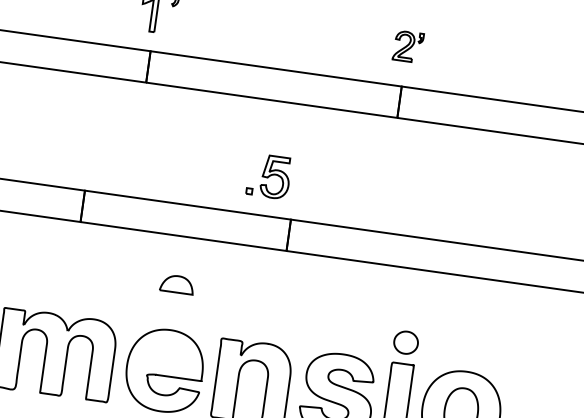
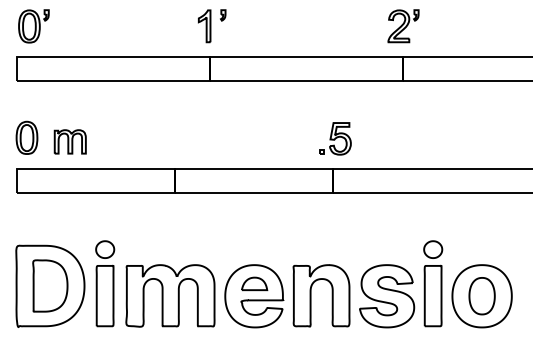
part: (408, 47) -> (403, 26), size x1.43
part: (269, 176) -> (335, 138), moved
part: (177, 283) -> (254, 283), moved

